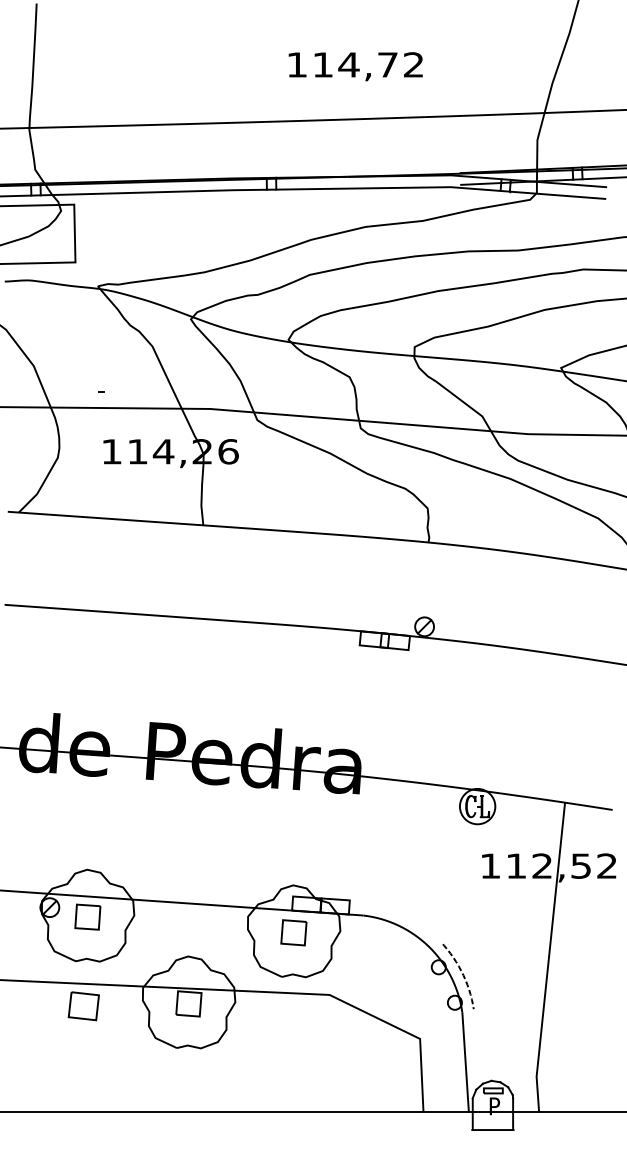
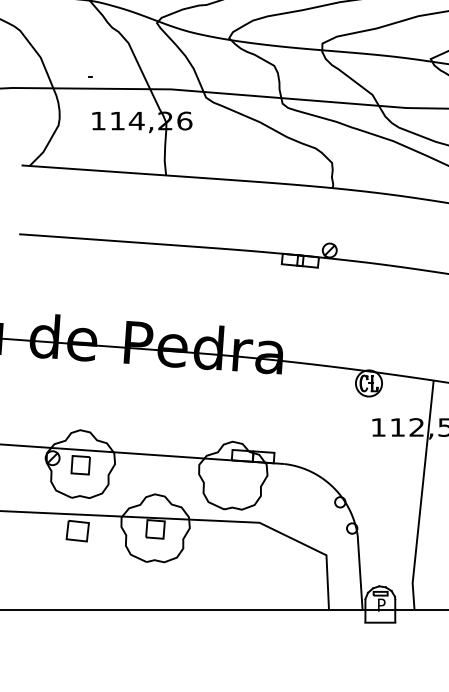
part: (293, 932) -> (232, 476), removed
curve: (462, 975) -> (357, 508), removed

